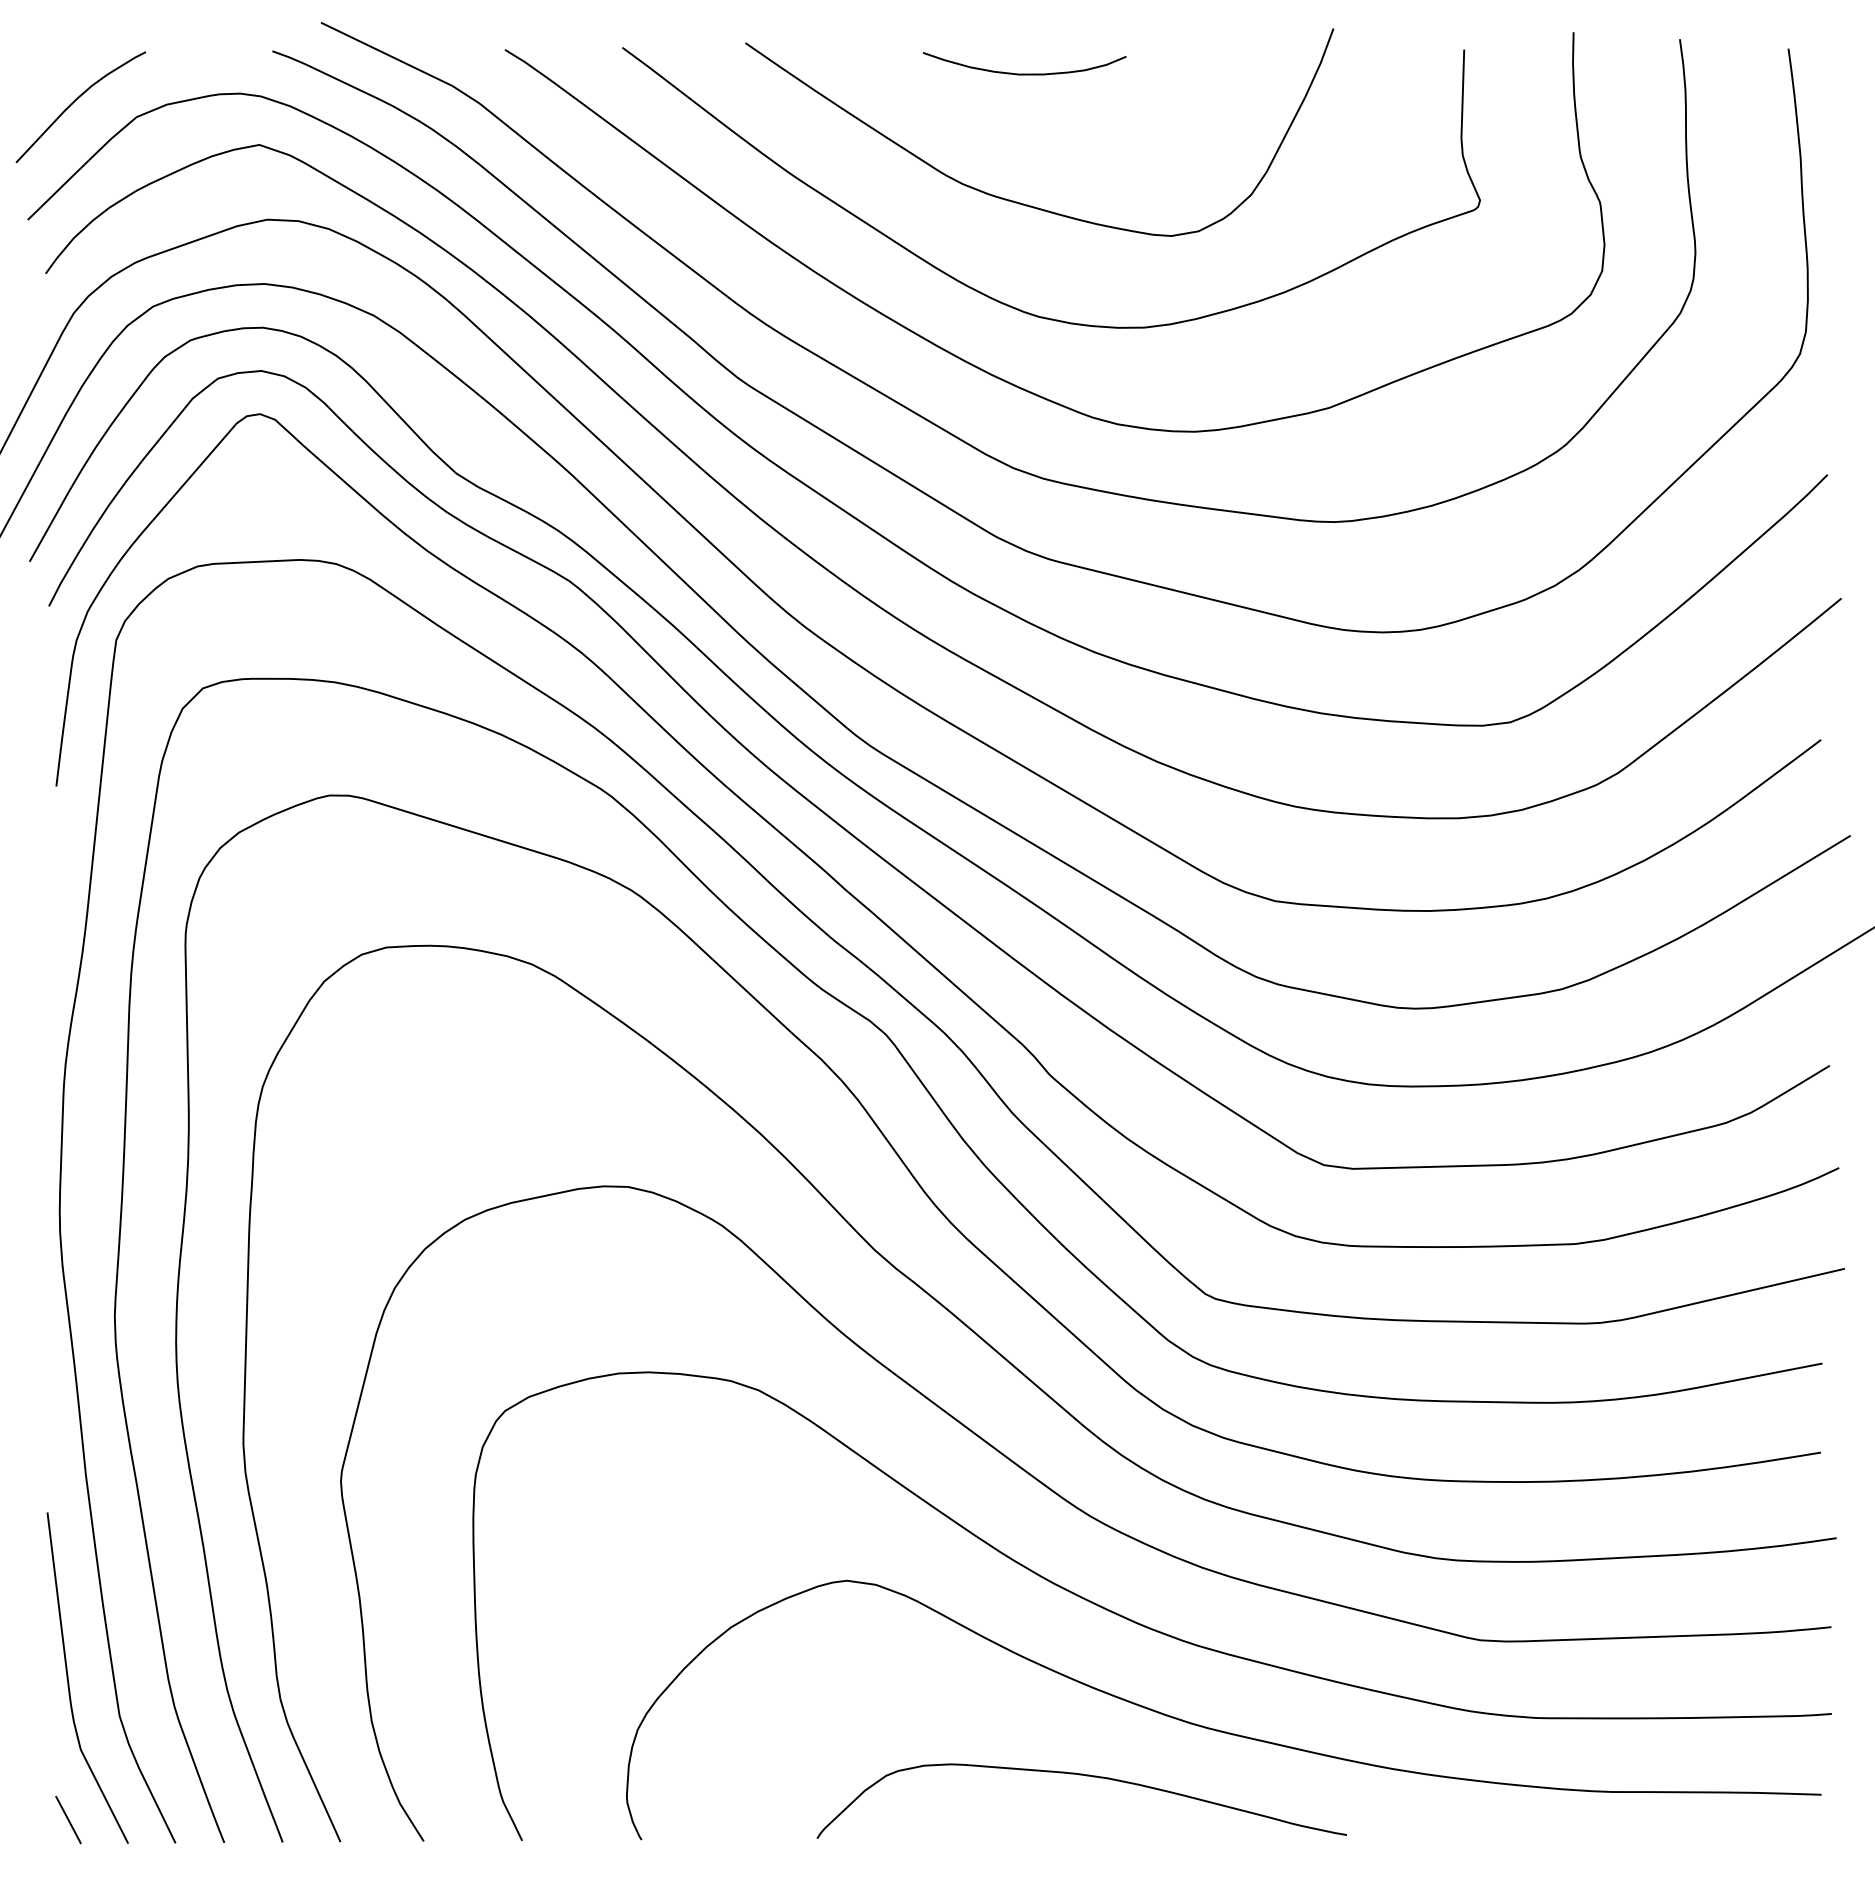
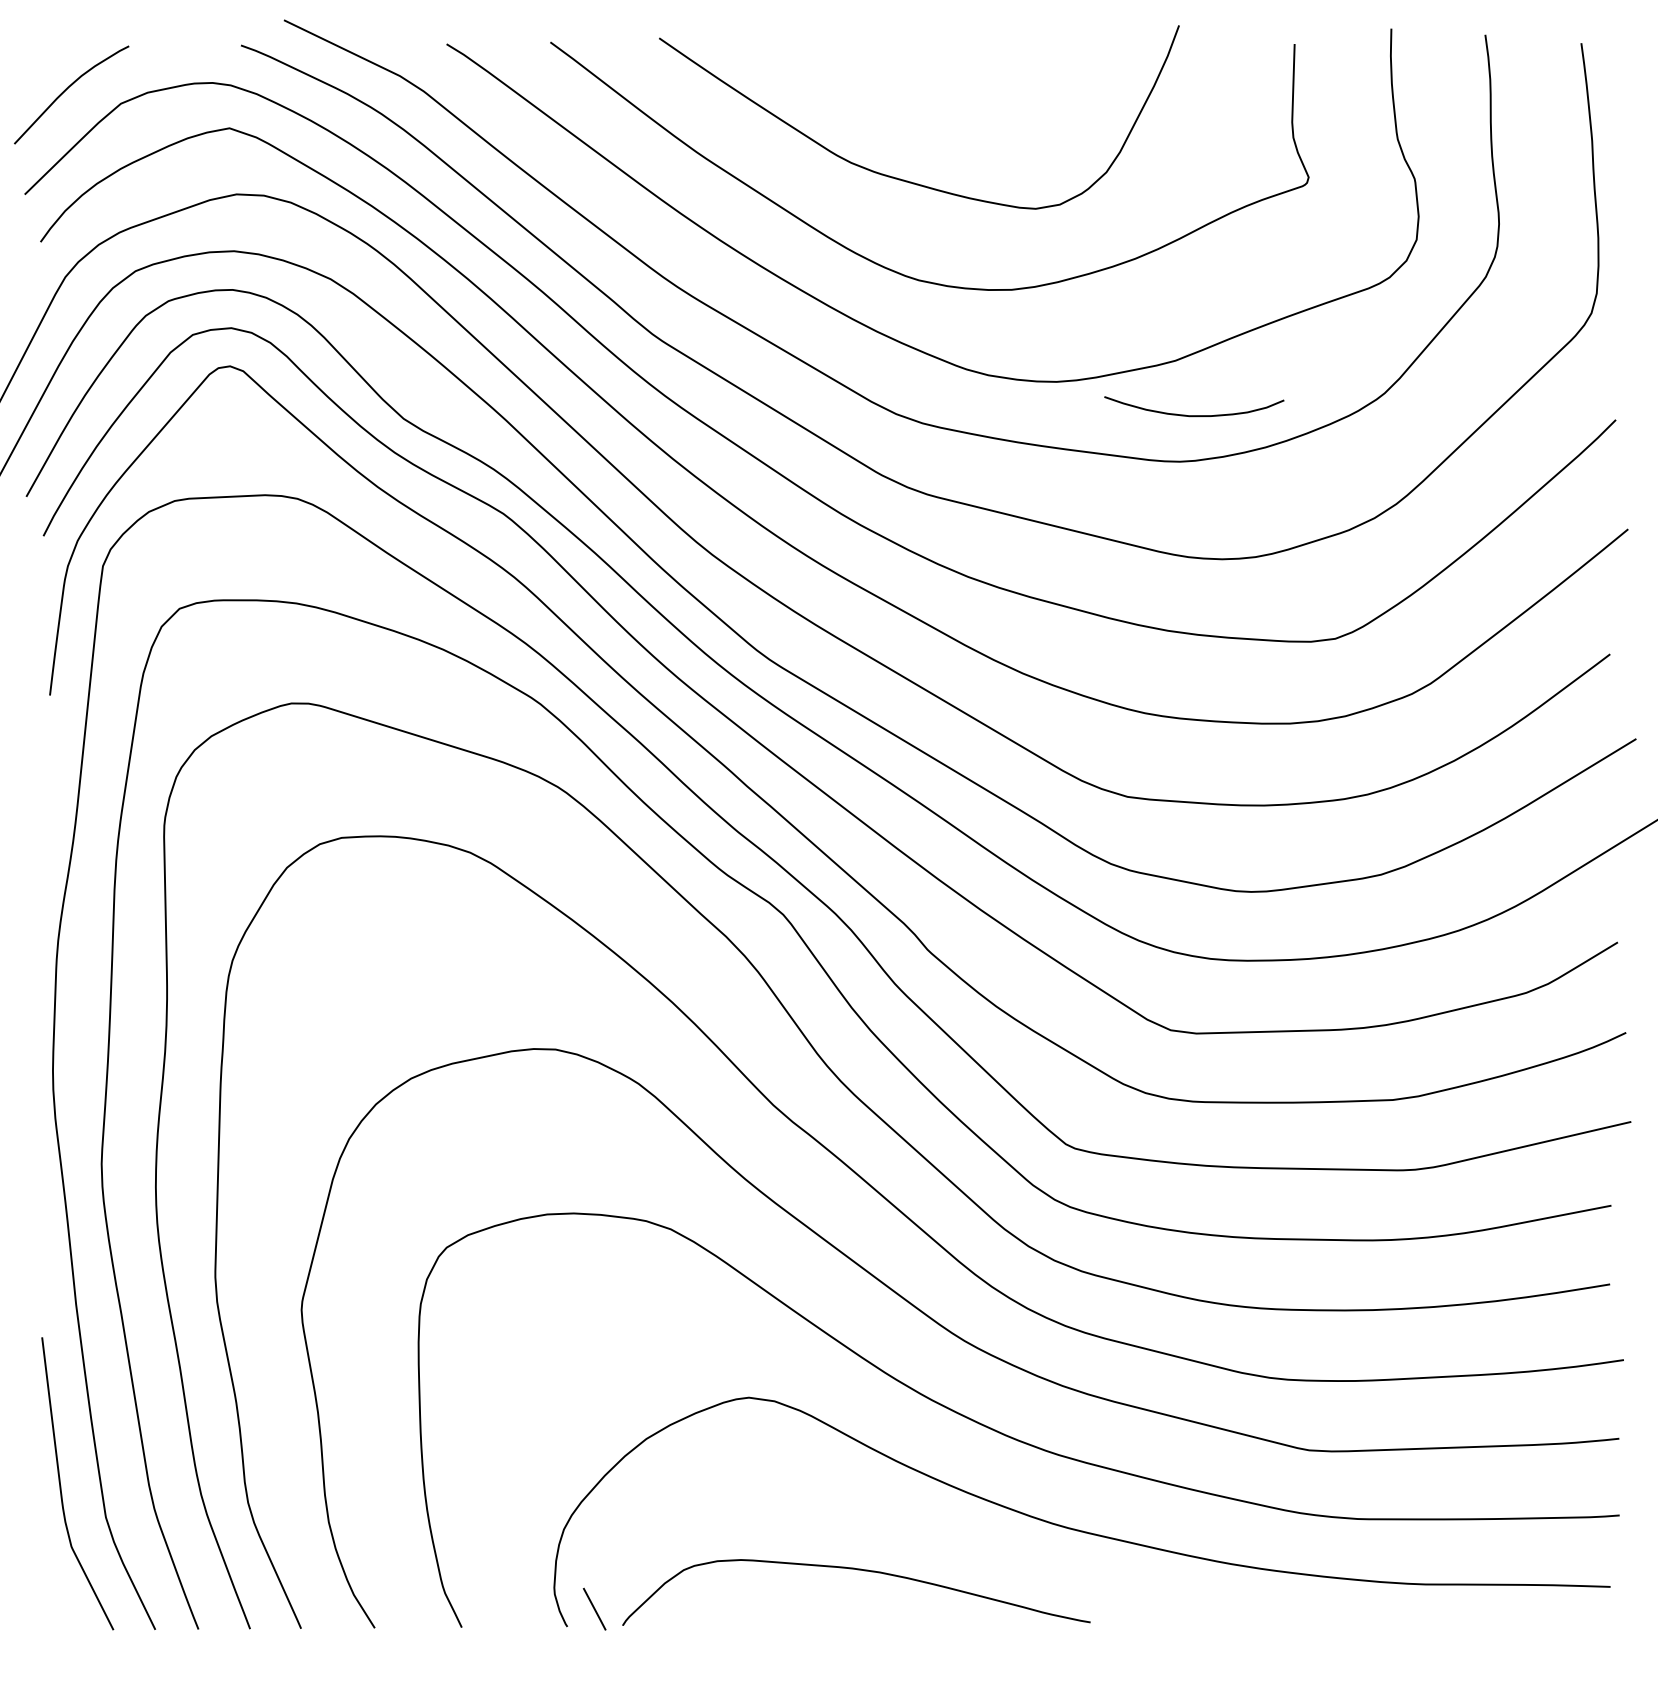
curve: (1024, 73) -> (1194, 415), moved
part: (1085, 1776) -> (859, 1570), moved
line: (68, 1819) -> (594, 1608), moved

